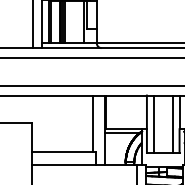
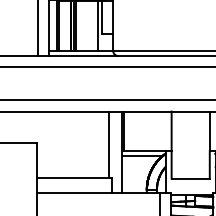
line: (153, 123) -> (179, 144), removed
line: (172, 123) -> (201, 144), removed

